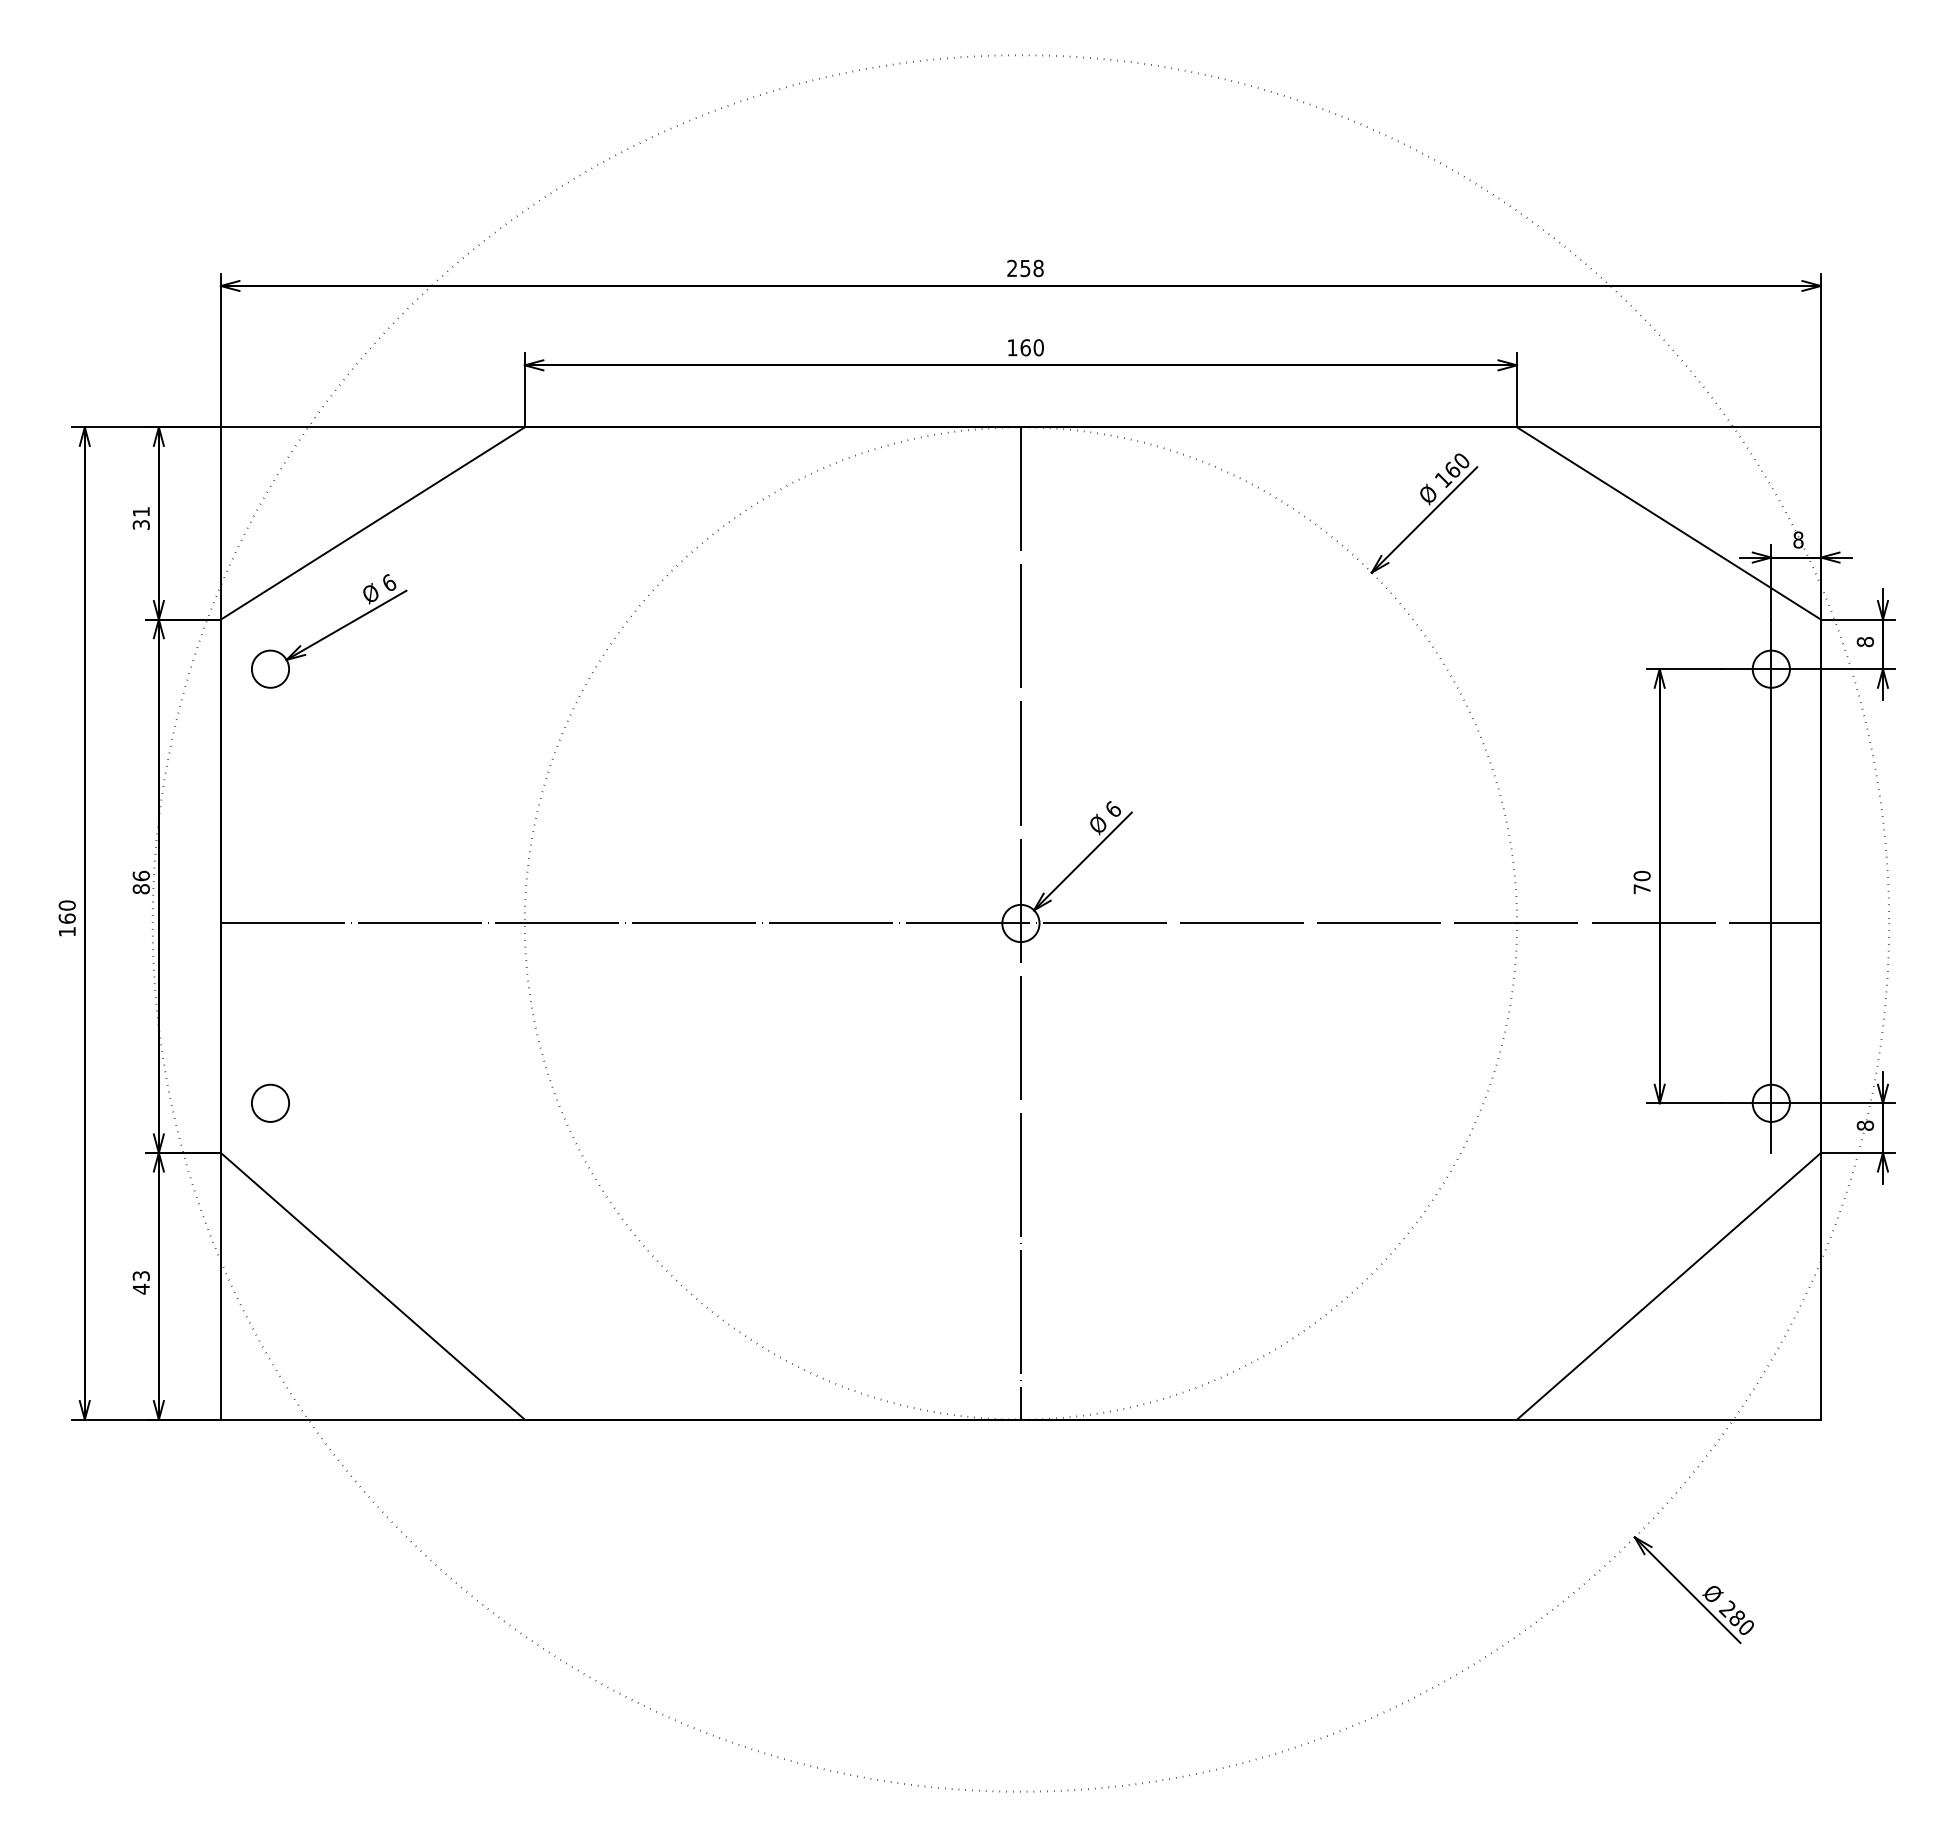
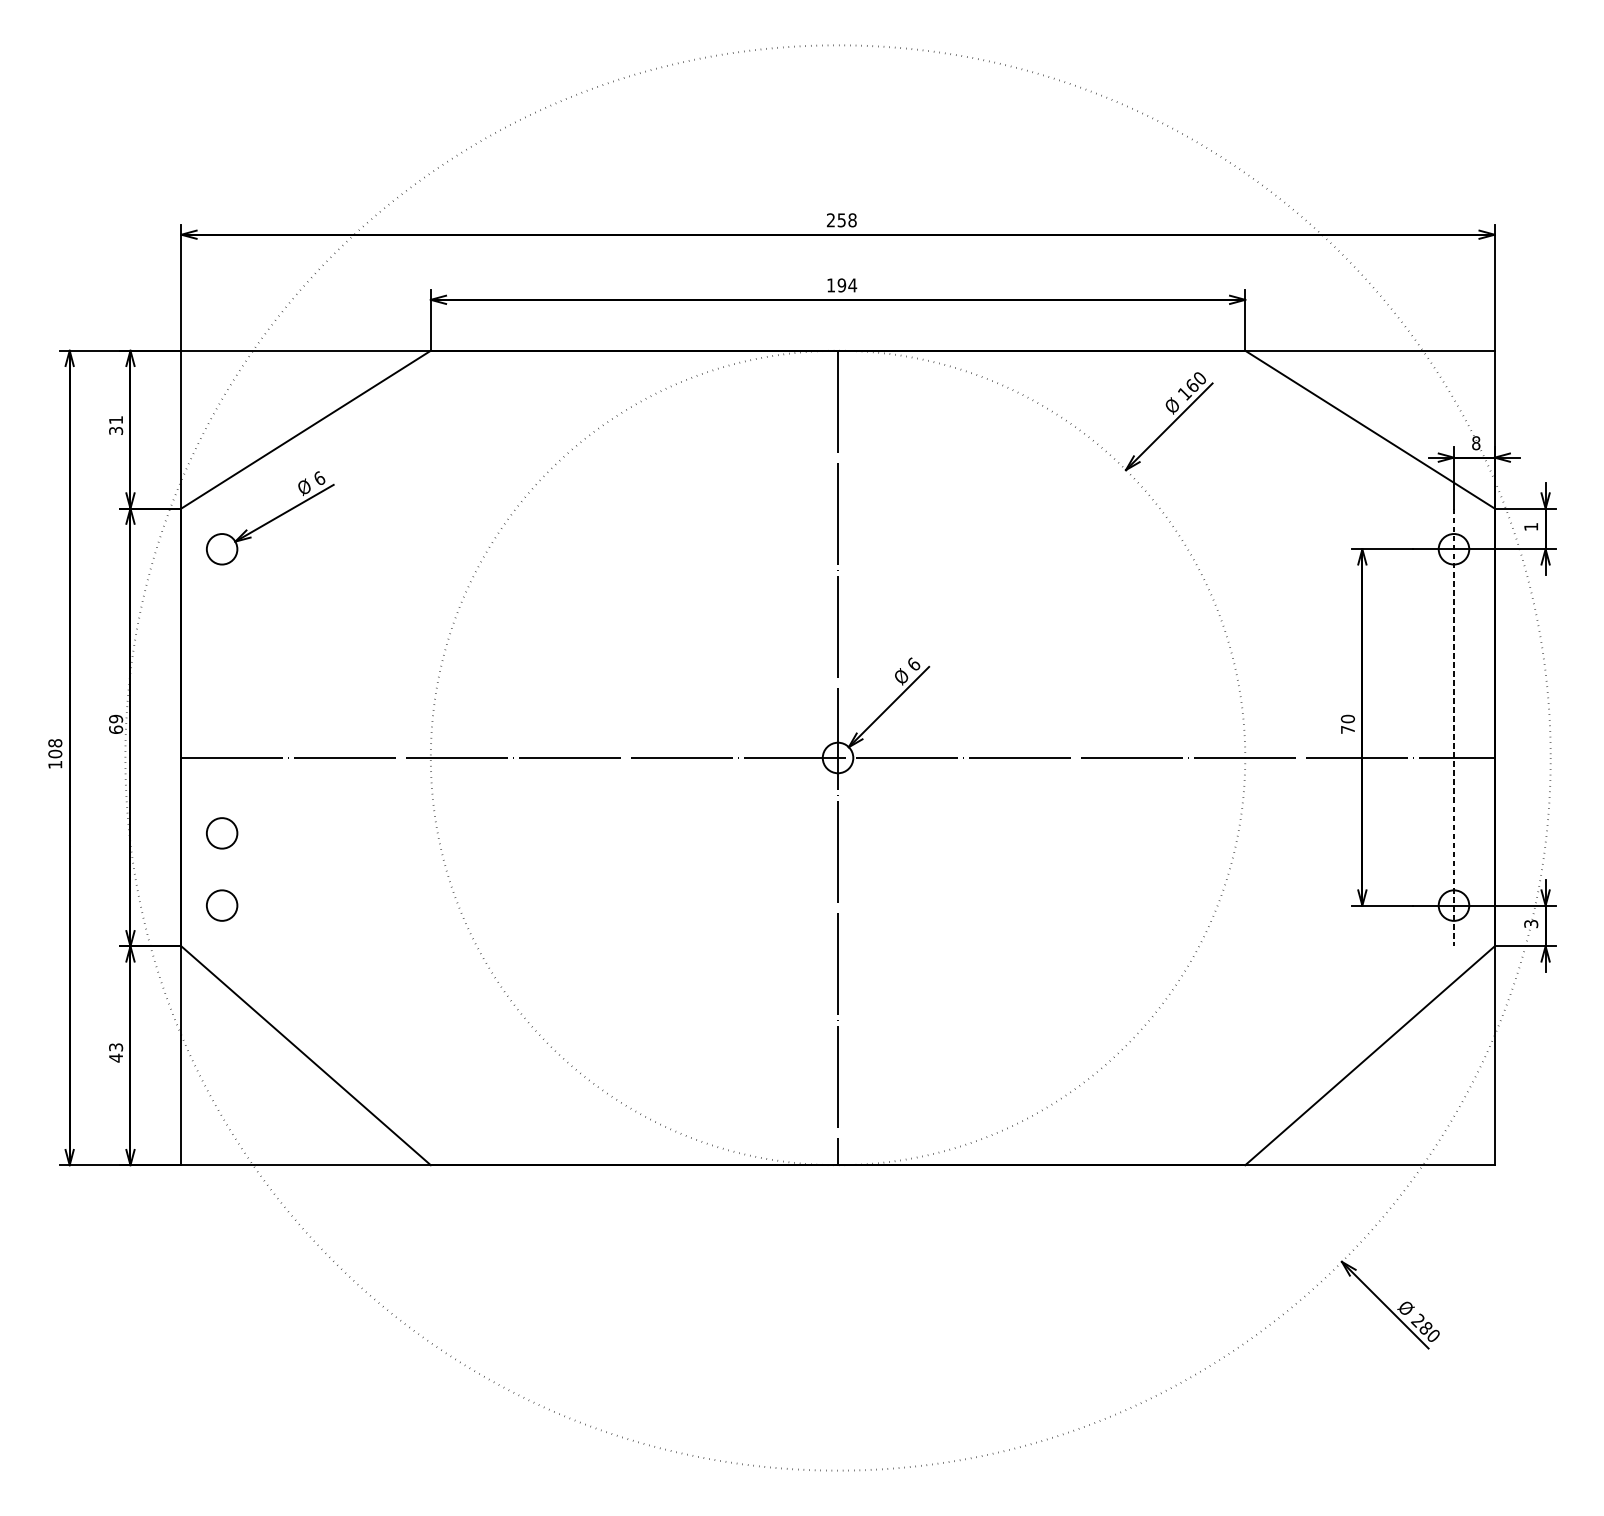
text: (1032, 347) -> (847, 285), 160 -> 194
text: (1865, 642) -> (1531, 527), 8 -> 1
text: (140, 882) -> (115, 724), 86 -> 69
line: (1771, 886) -> (1454, 727), solid -> dashed
text: (66, 911) -> (54, 748), 160 -> 108
circle: (270, 1014) -> (222, 832), added
text: (1864, 1125) -> (1530, 923), 8 -> 3

